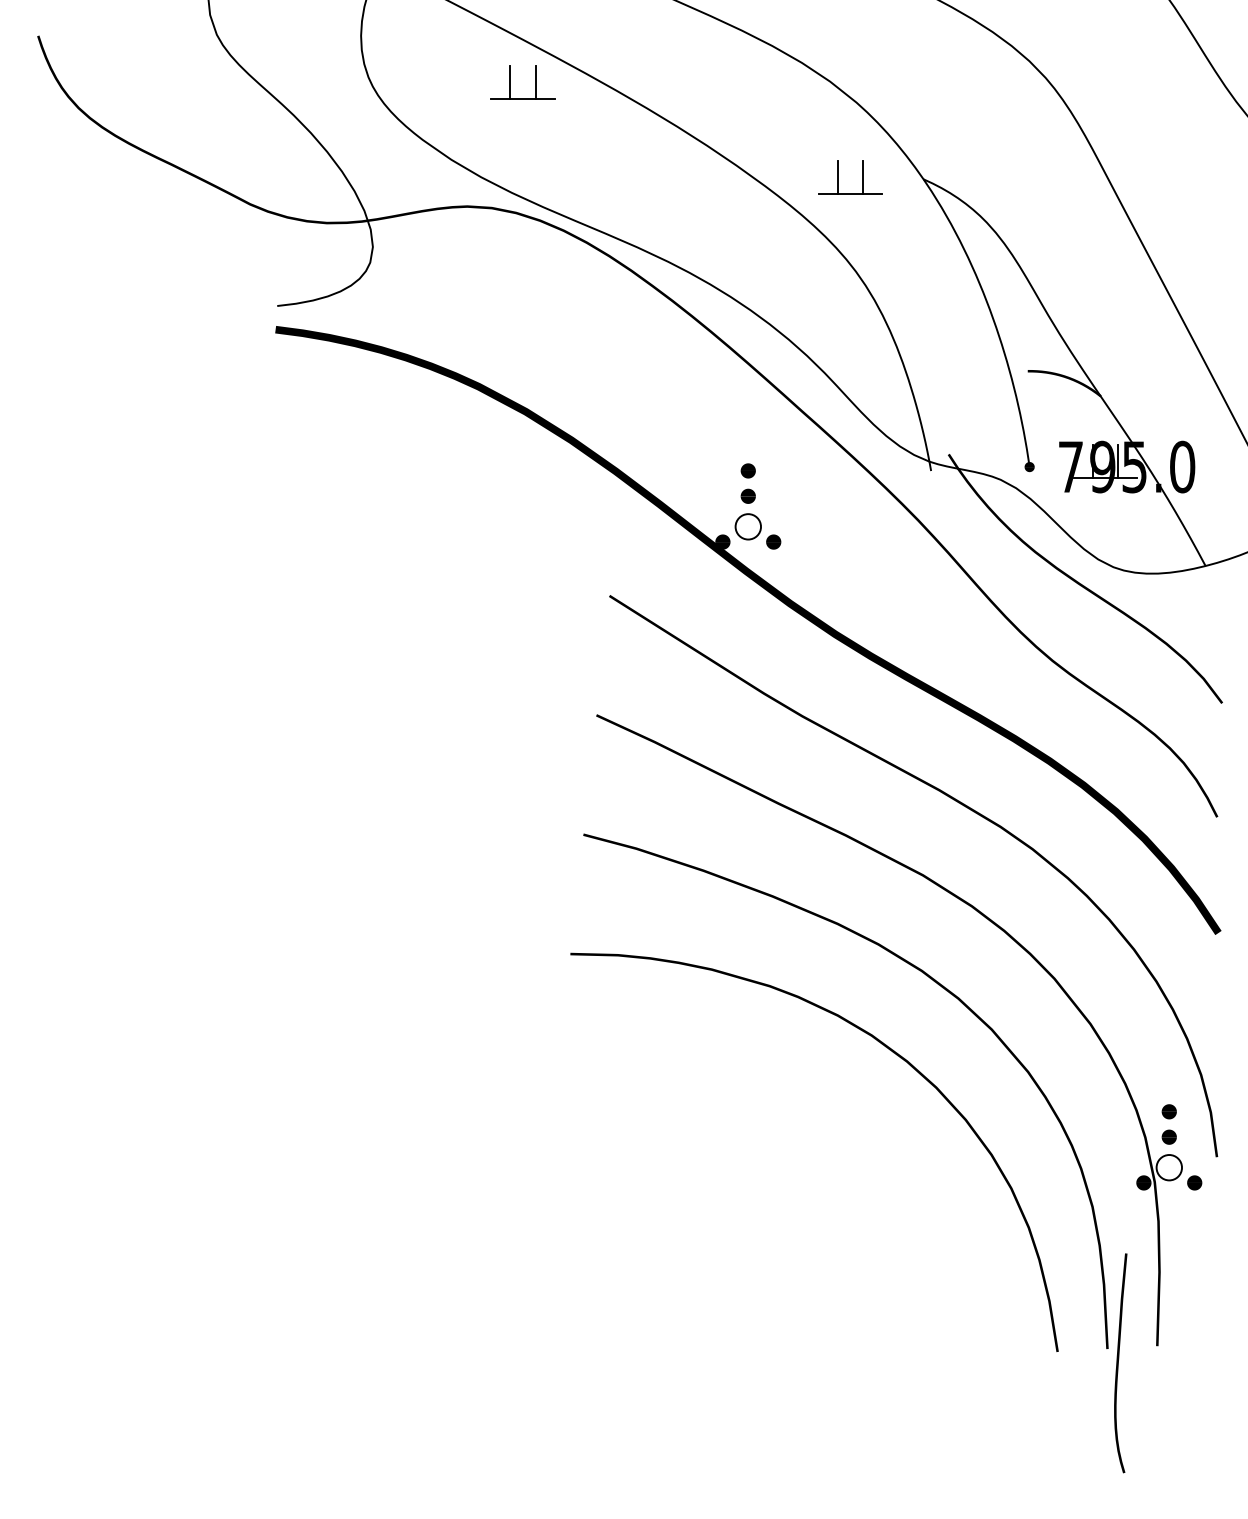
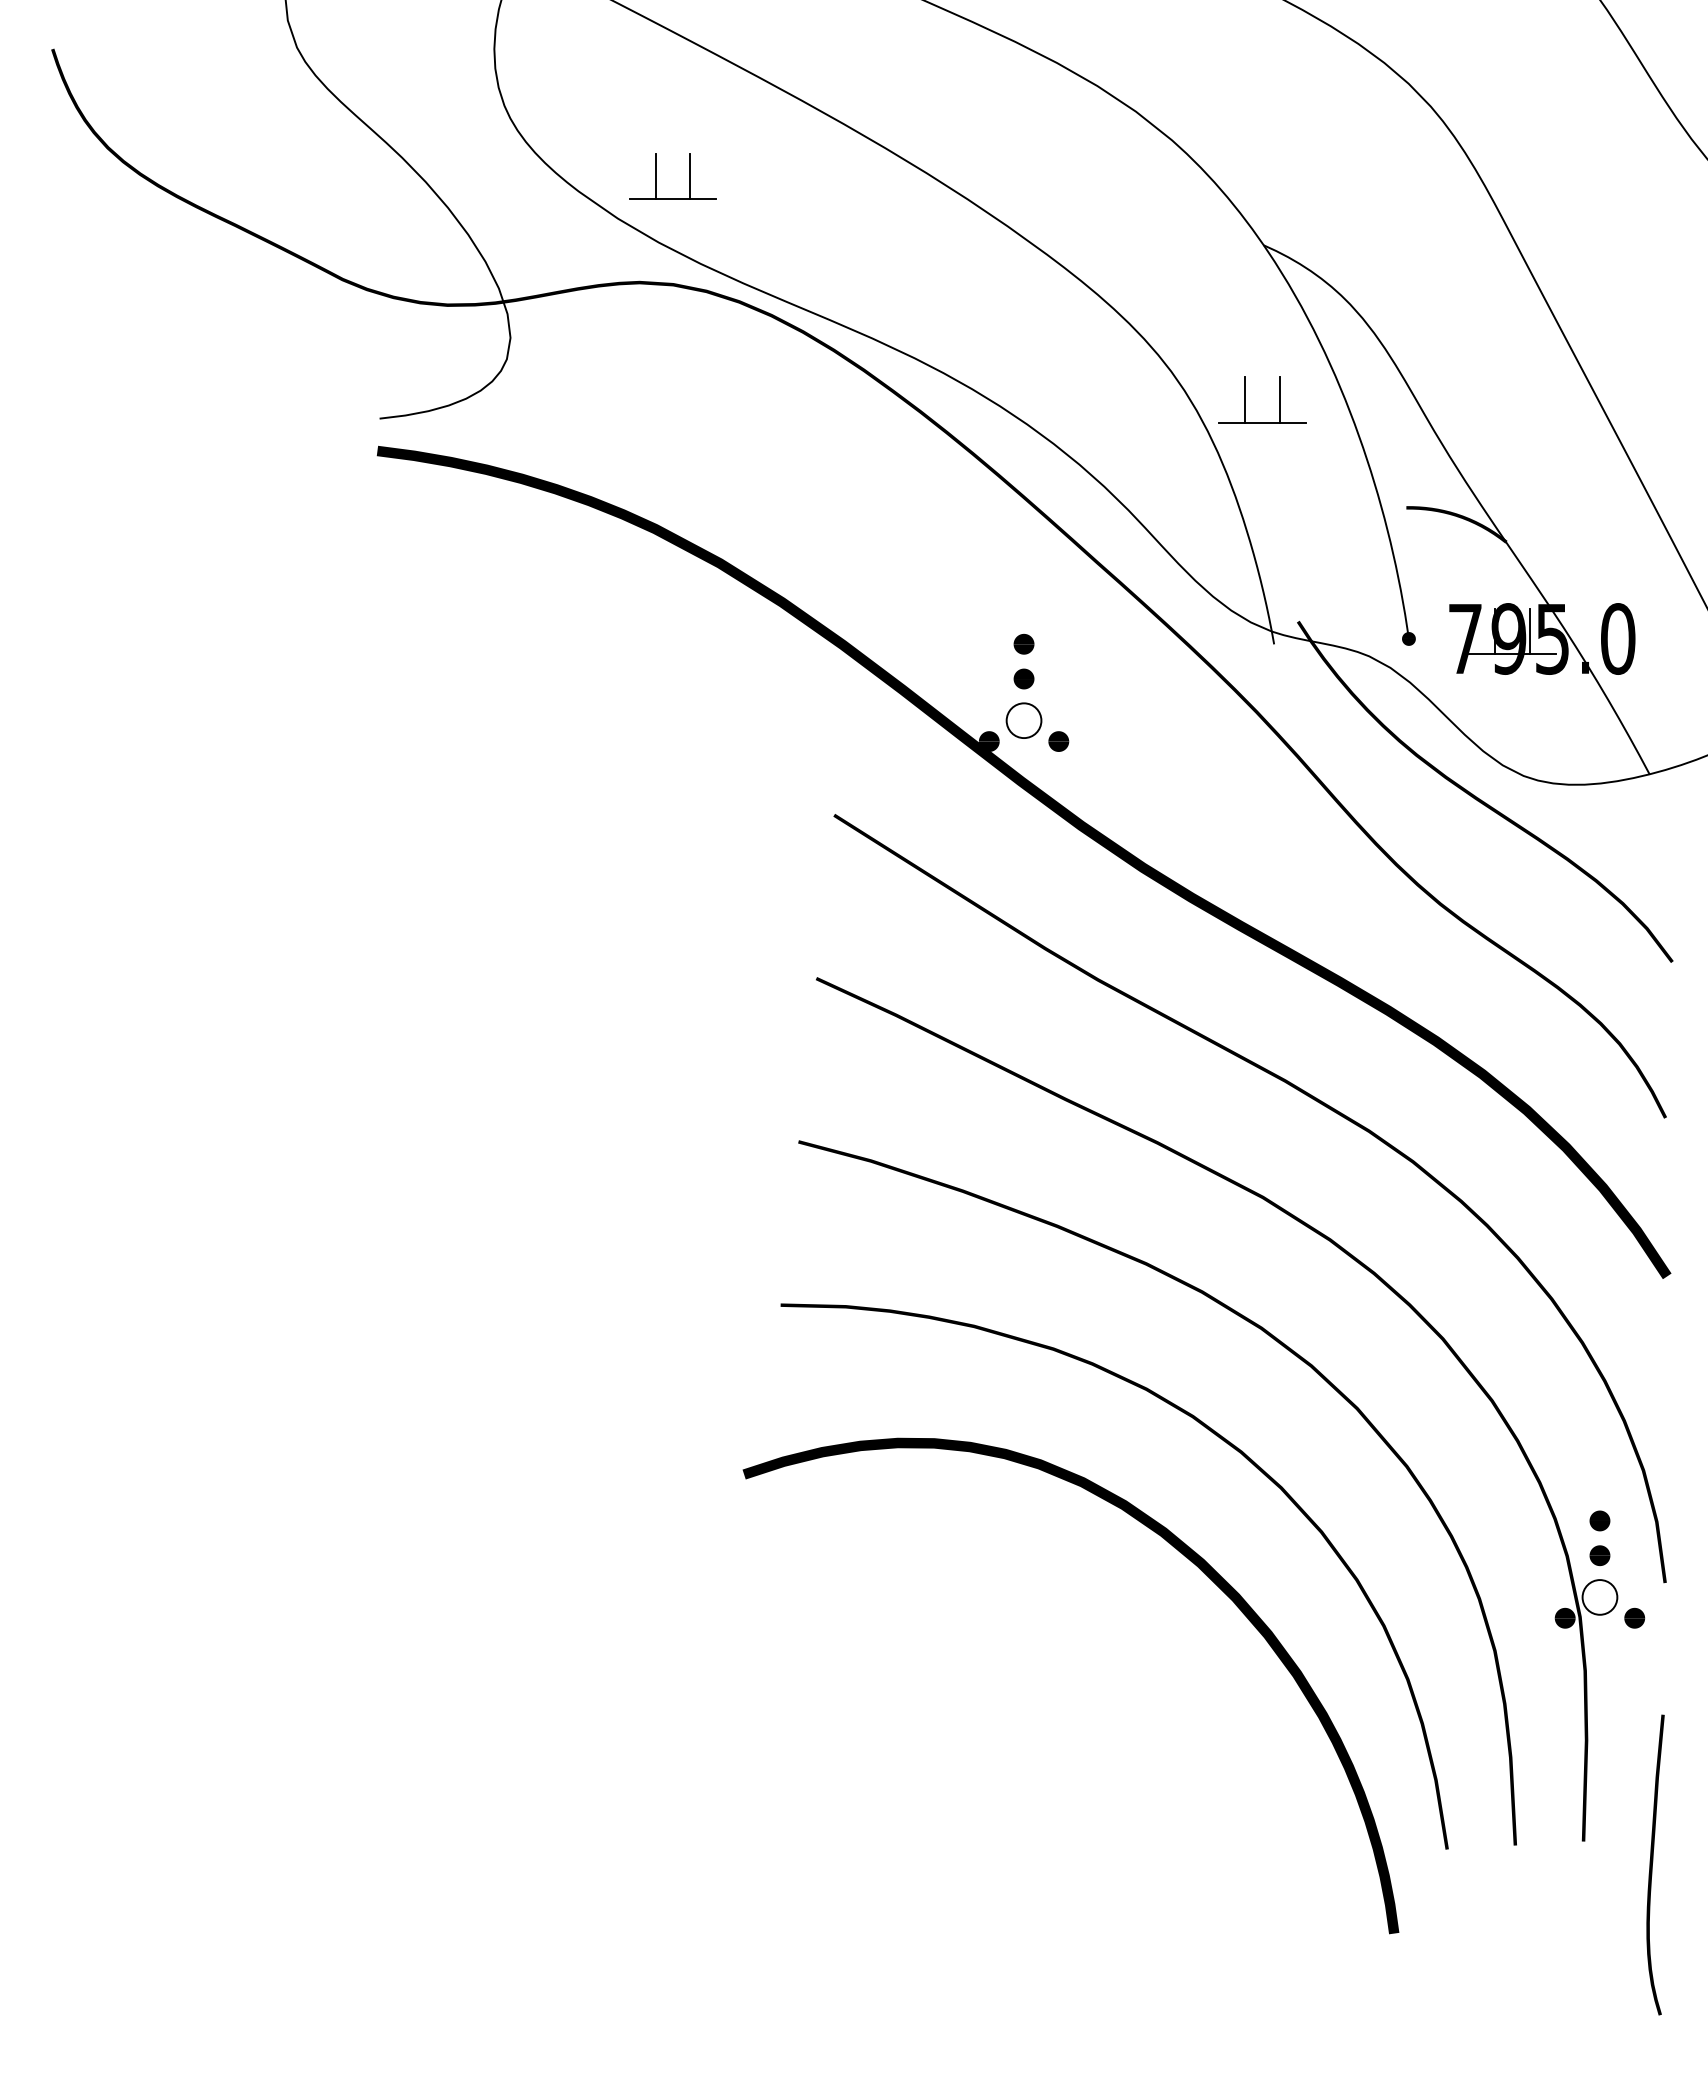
part: (511, 82) -> (656, 176), moved
part: (837, 177) -> (1245, 399), moved
curve: (861, 1134) -> (1179, 1552), added
curve: (1119, 1361) -> (1653, 1862), moved

